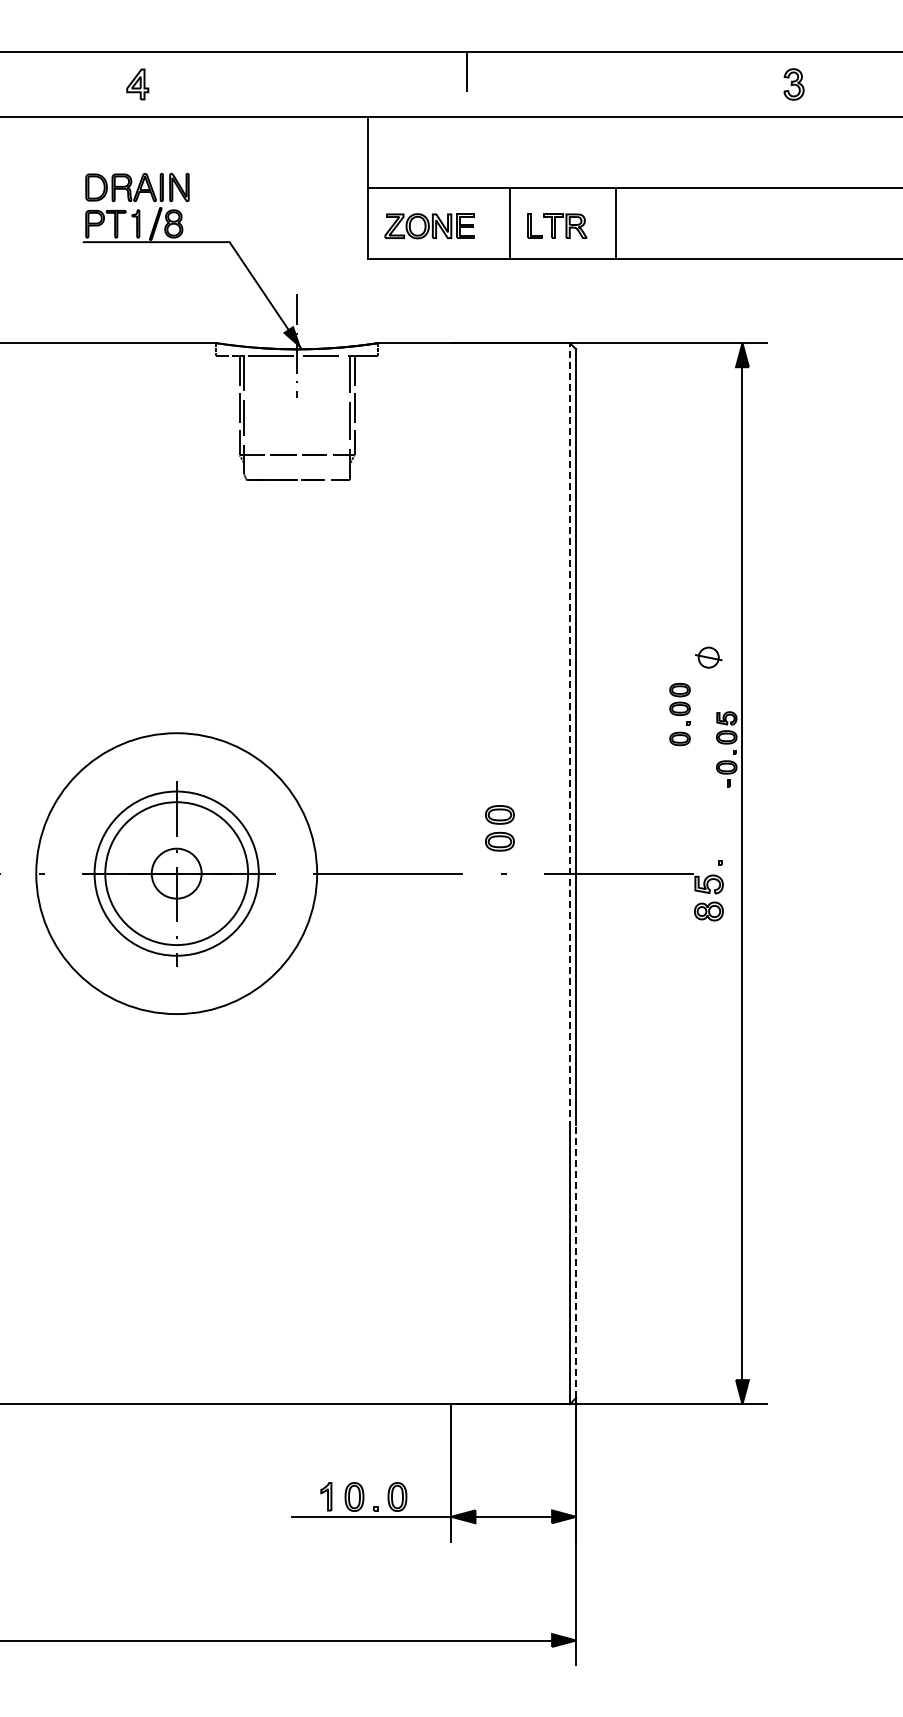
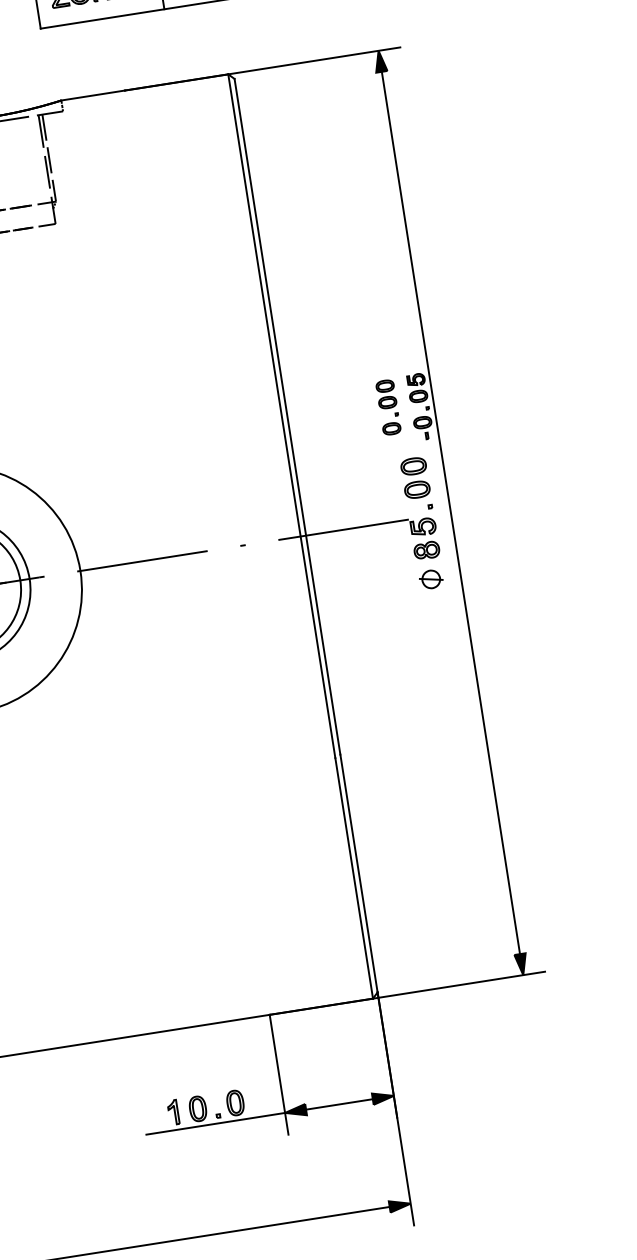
part: (708, 657) -> (431, 579), moved
part: (679, 714) -> (388, 407), moved
line: (569, 735) -> (281, 416), dashed -> solid
part: (499, 828) -> (415, 478), moved
line: (576, 1261) -> (359, 873), dashed -> solid

